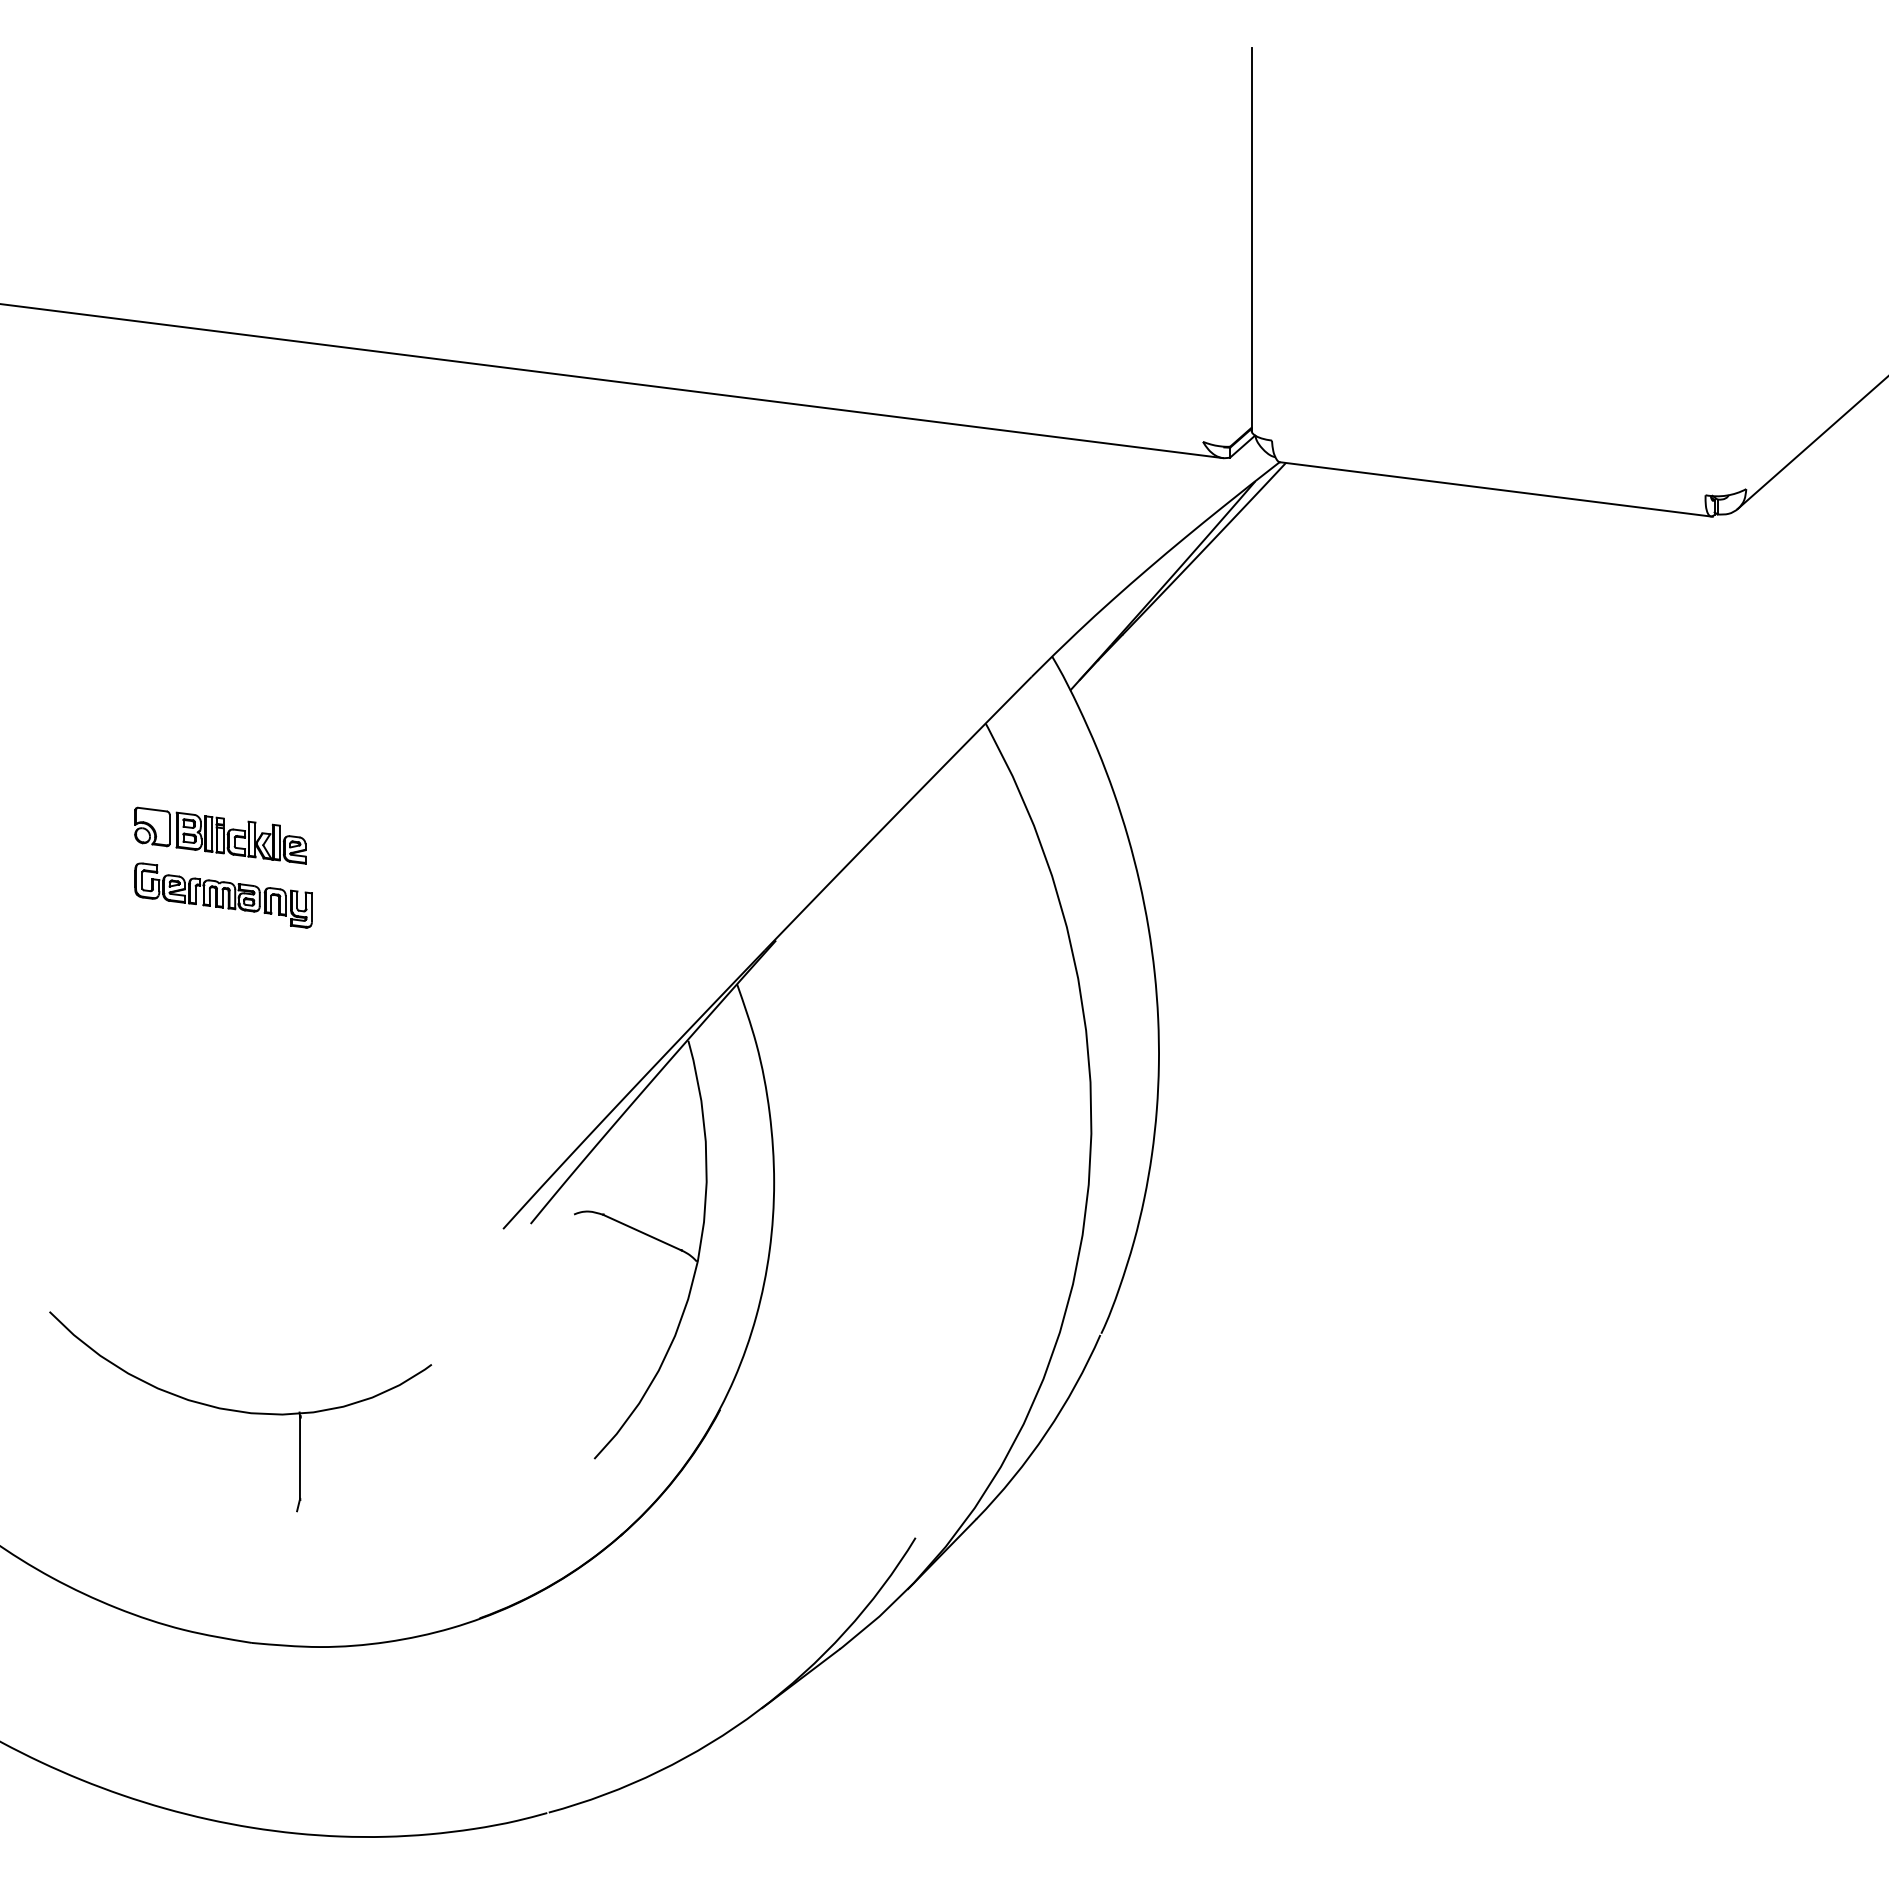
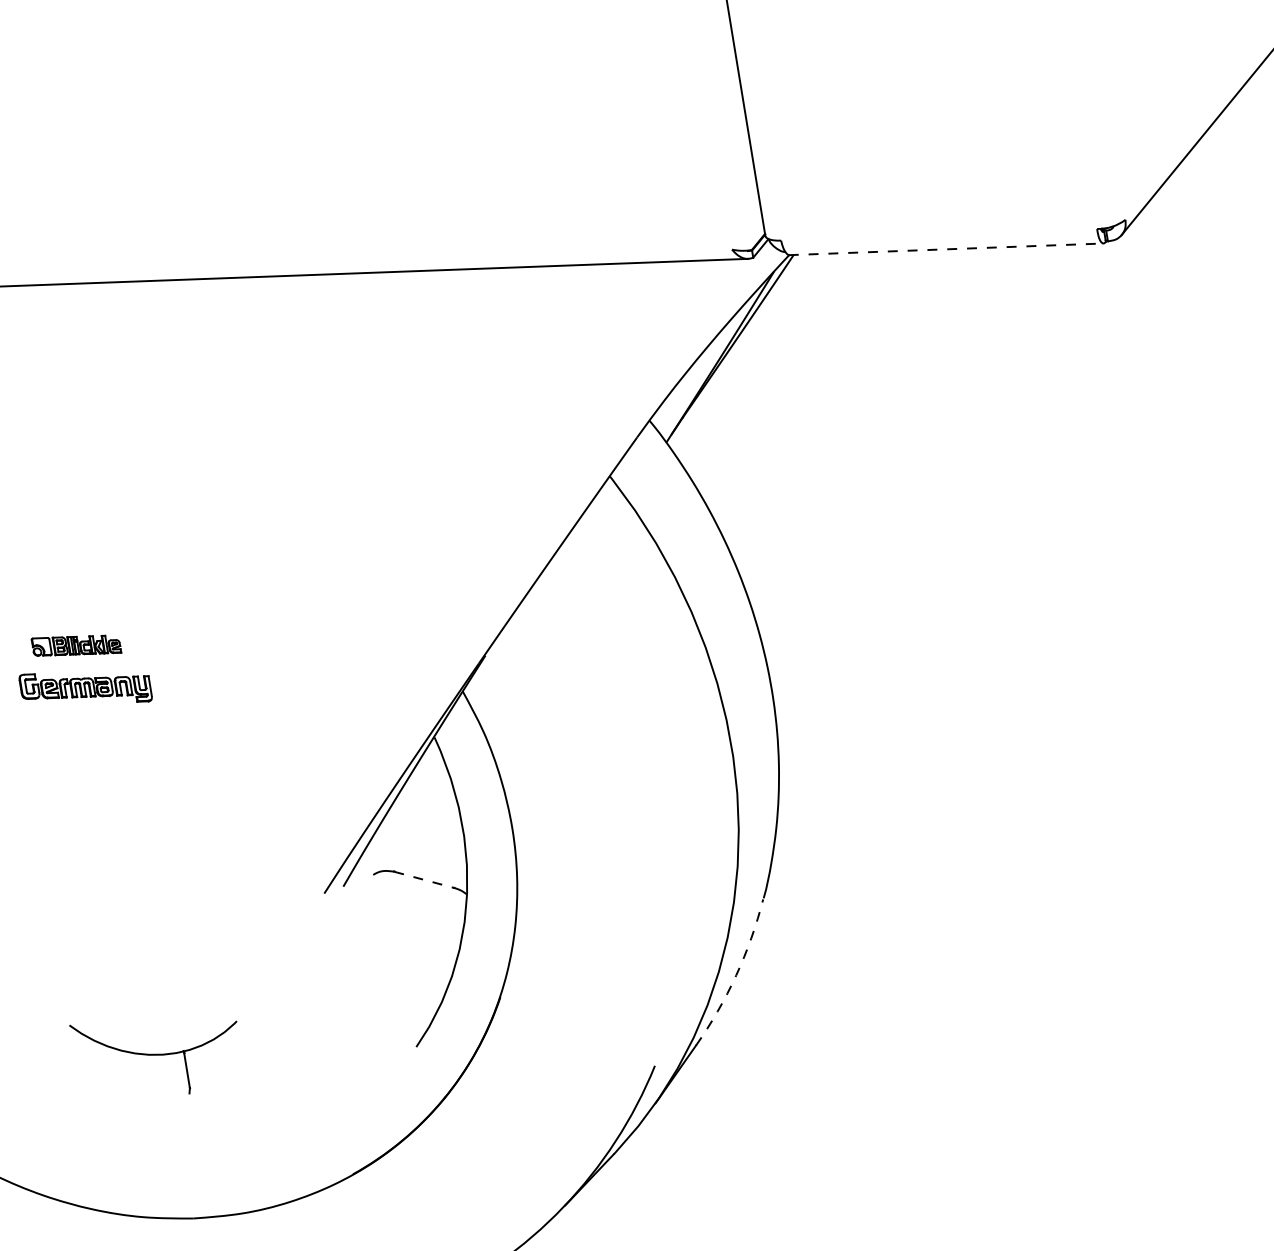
line: (1496, 489) -> (947, 249), solid -> dashed
part: (220, 835) -> (76, 645), size x0.7
line: (643, 1232) -> (424, 879), solid -> dashed
part: (240, 1411) -> (158, 1054), size x0.6
arc: (1046, 1432) -> (736, 975), solid -> dashed

